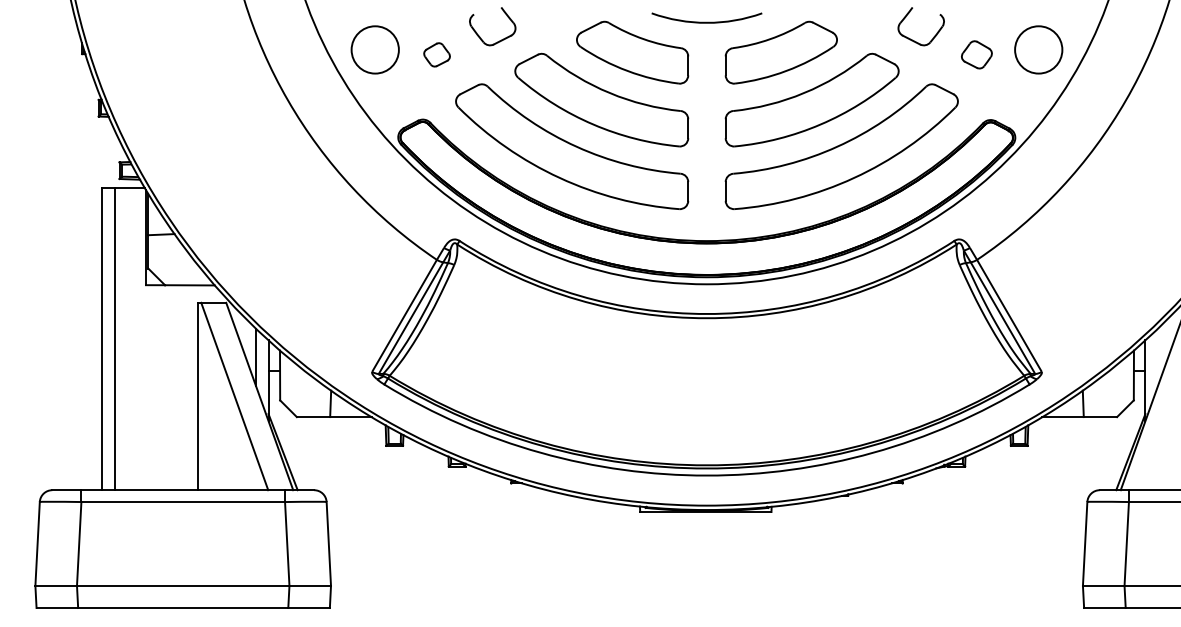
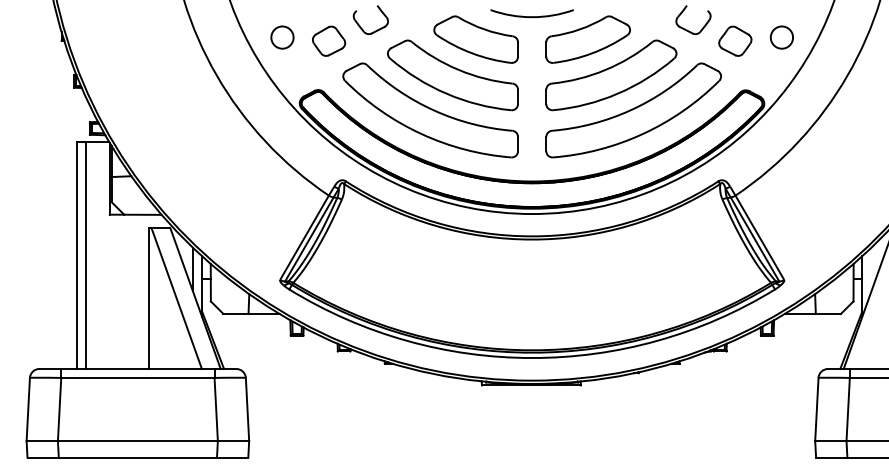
circle: (375, 49) -> (282, 37), size x0.62
circle: (1038, 49) -> (781, 37), size x0.62
part: (436, 54) -> (328, 41), size x1.67
part: (976, 54) -> (735, 41), size x1.43

